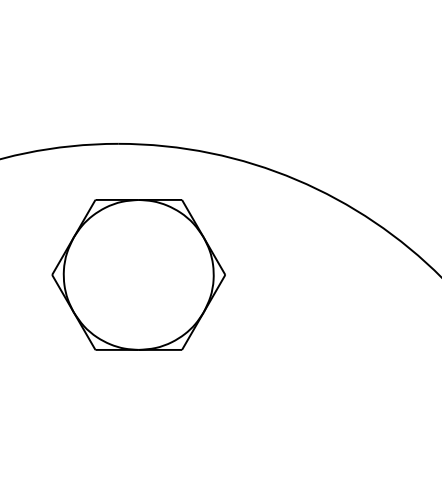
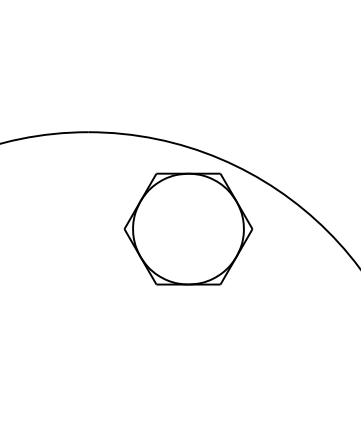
part: (138, 274) -> (188, 228), moved

